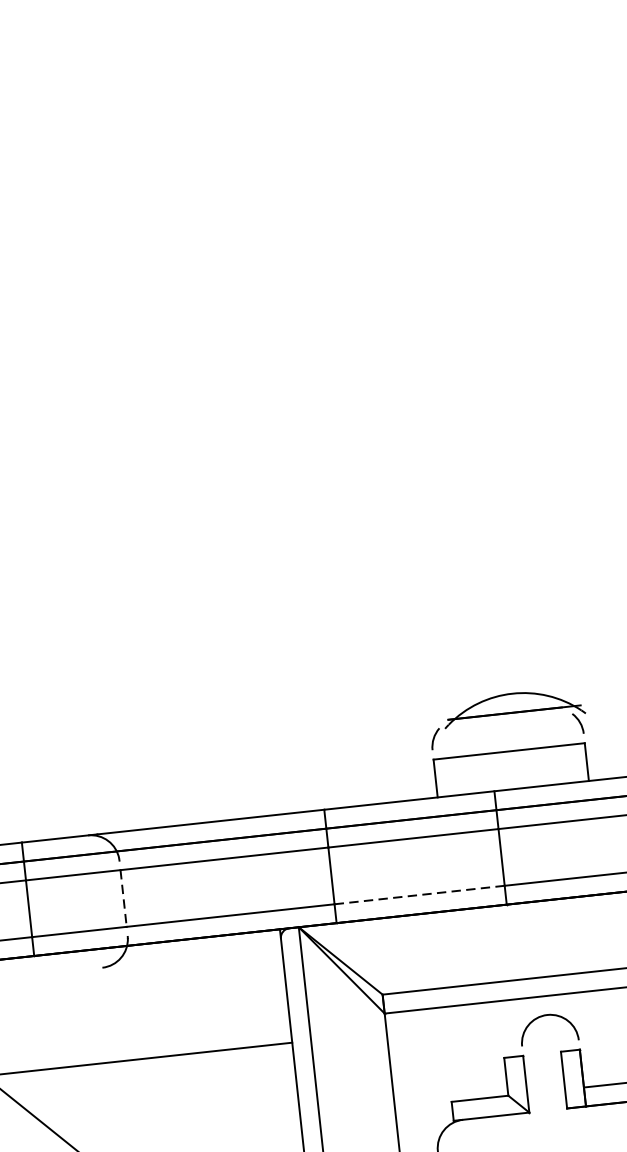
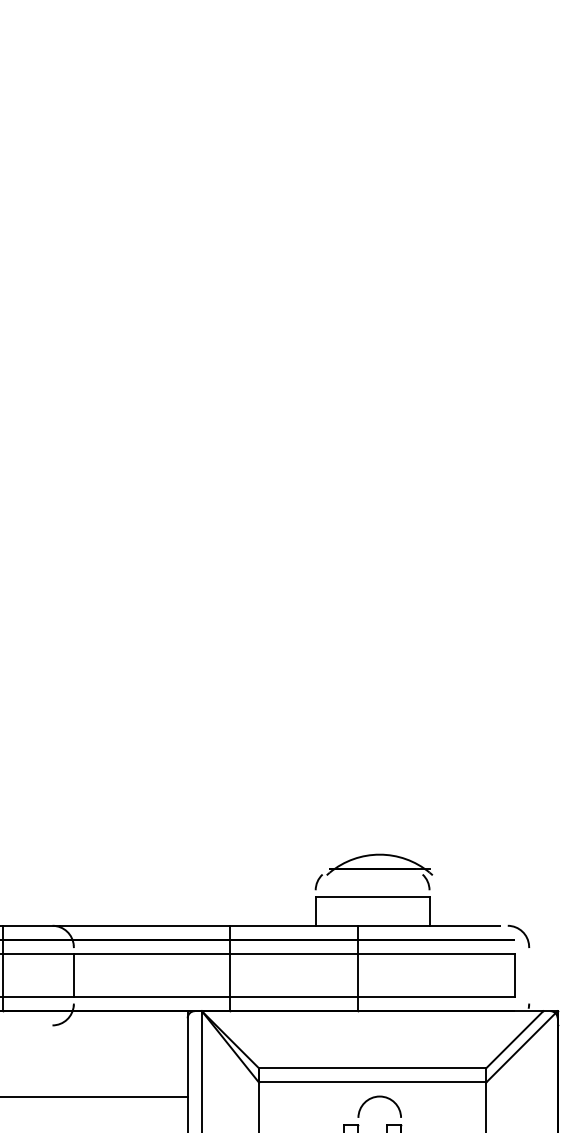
line: (418, 894) -> (293, 996), dashed -> solid
line: (123, 899) -> (73, 976), dashed -> solid

